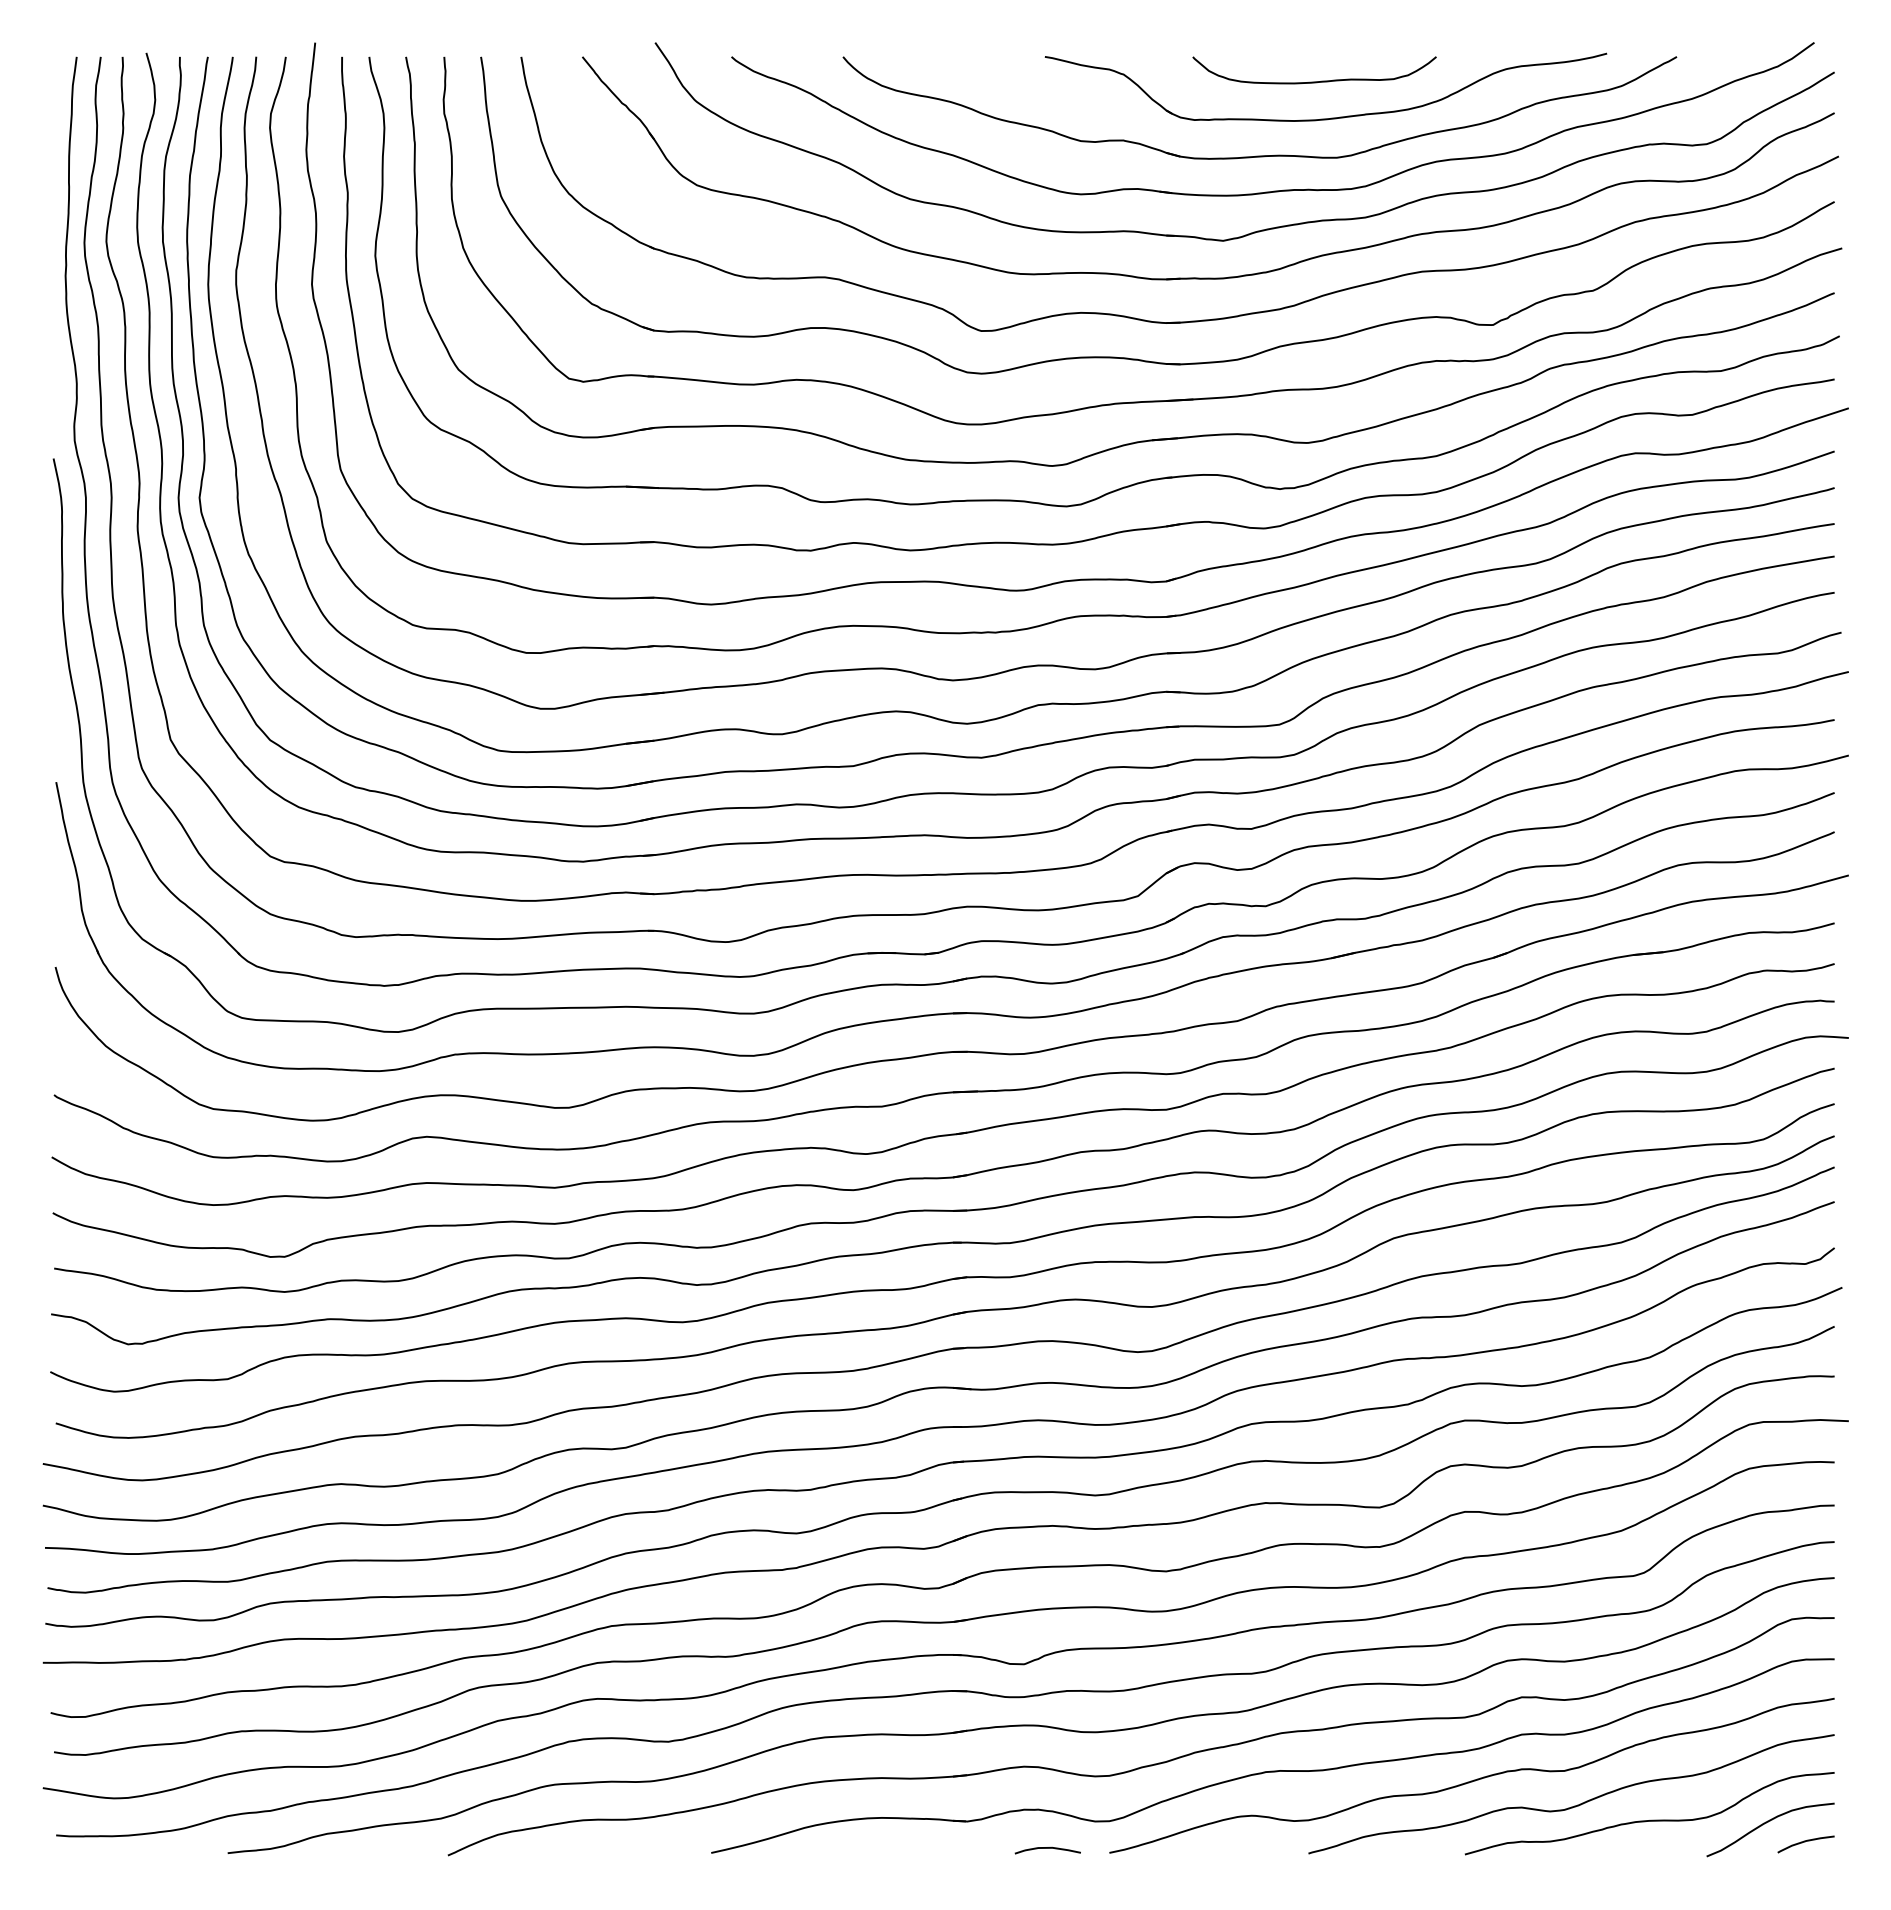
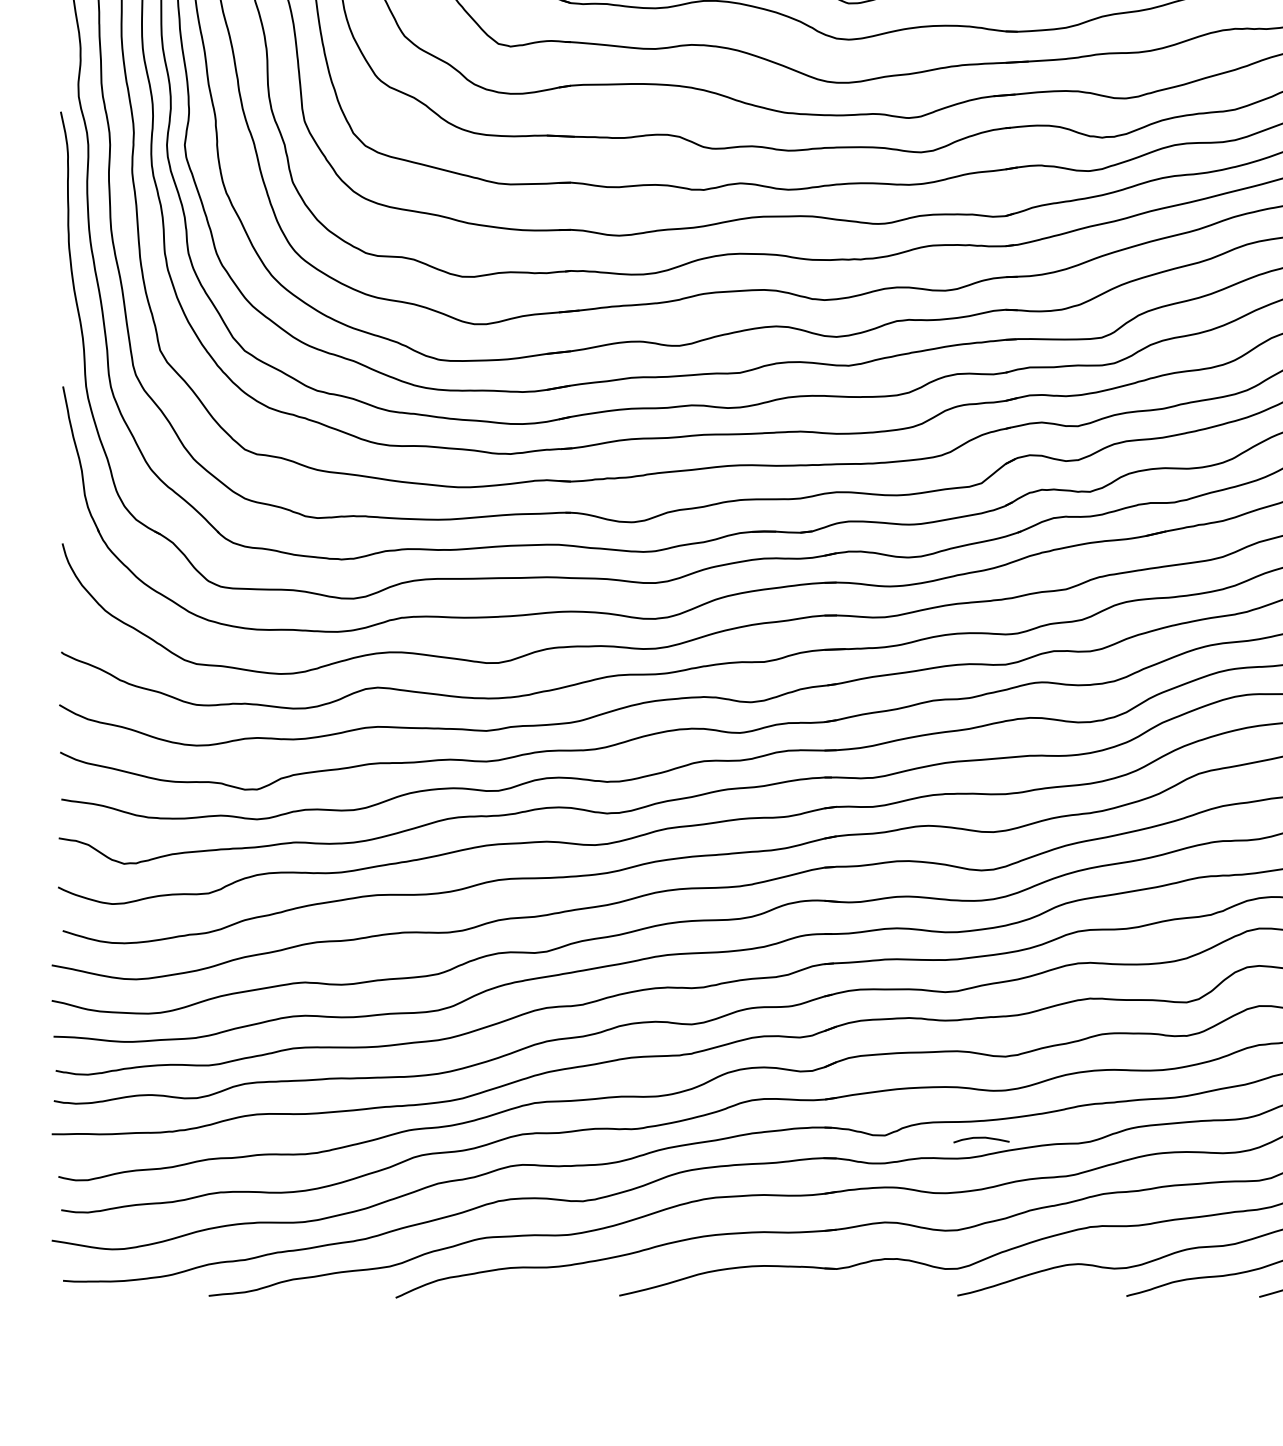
curve: (1047, 1848) -> (981, 1138), moved

